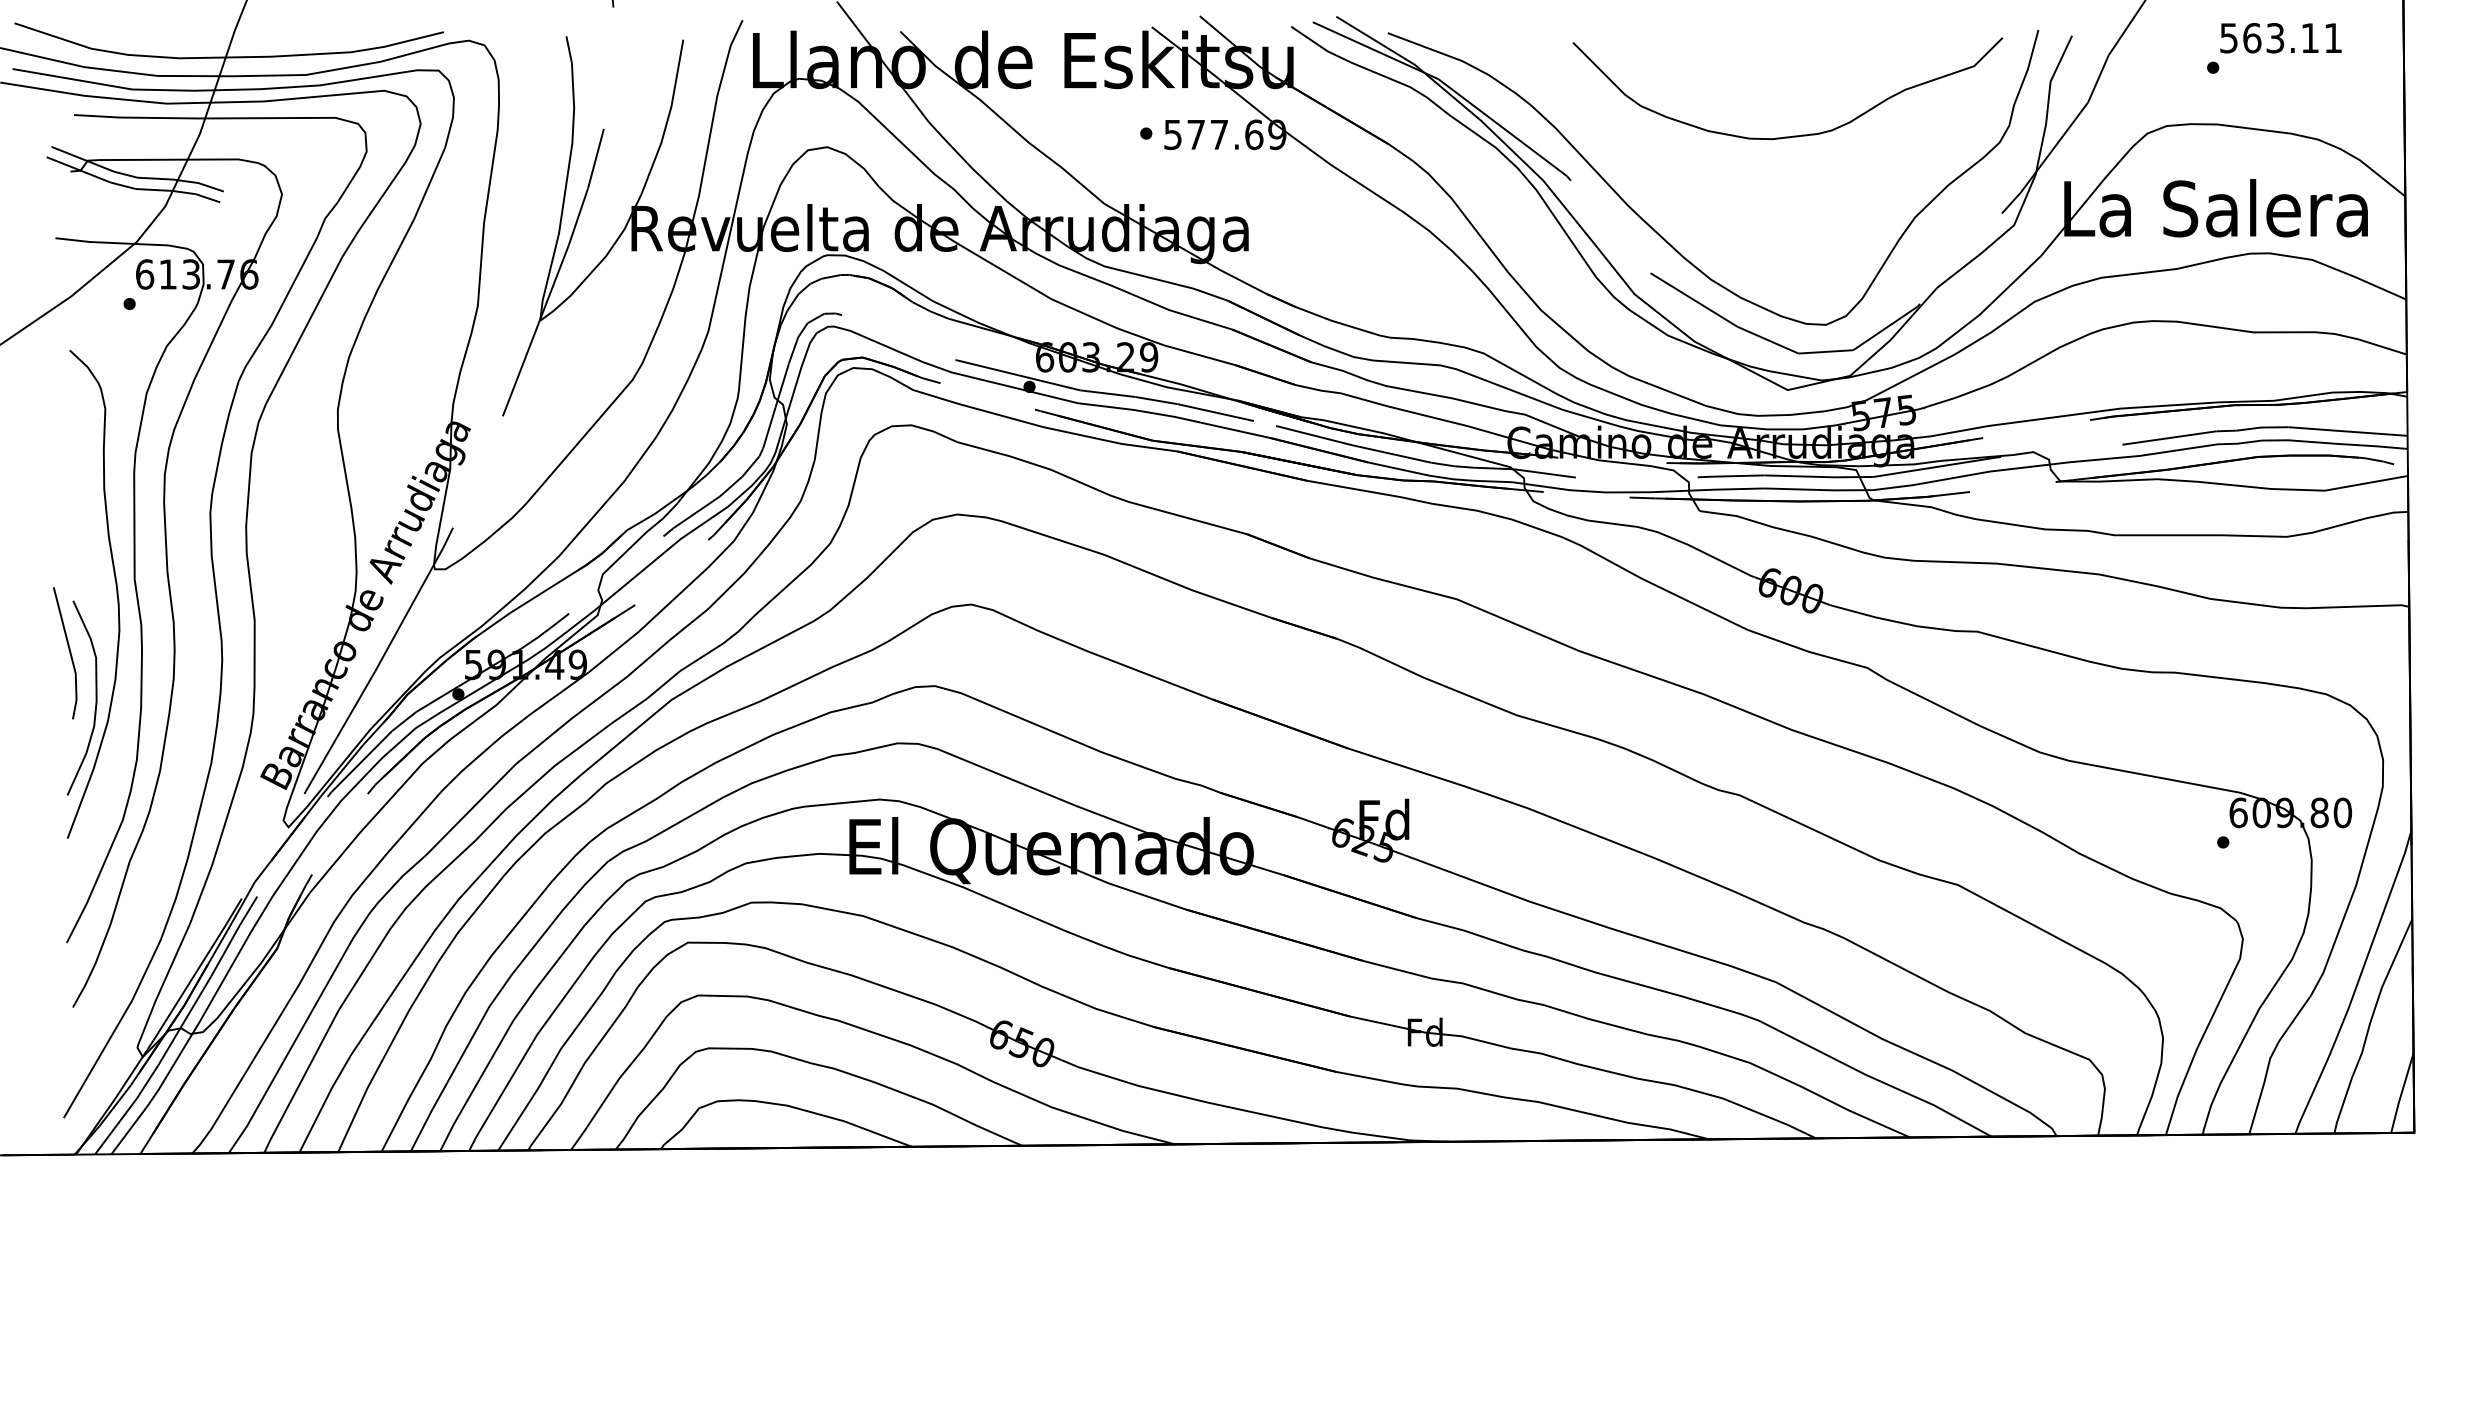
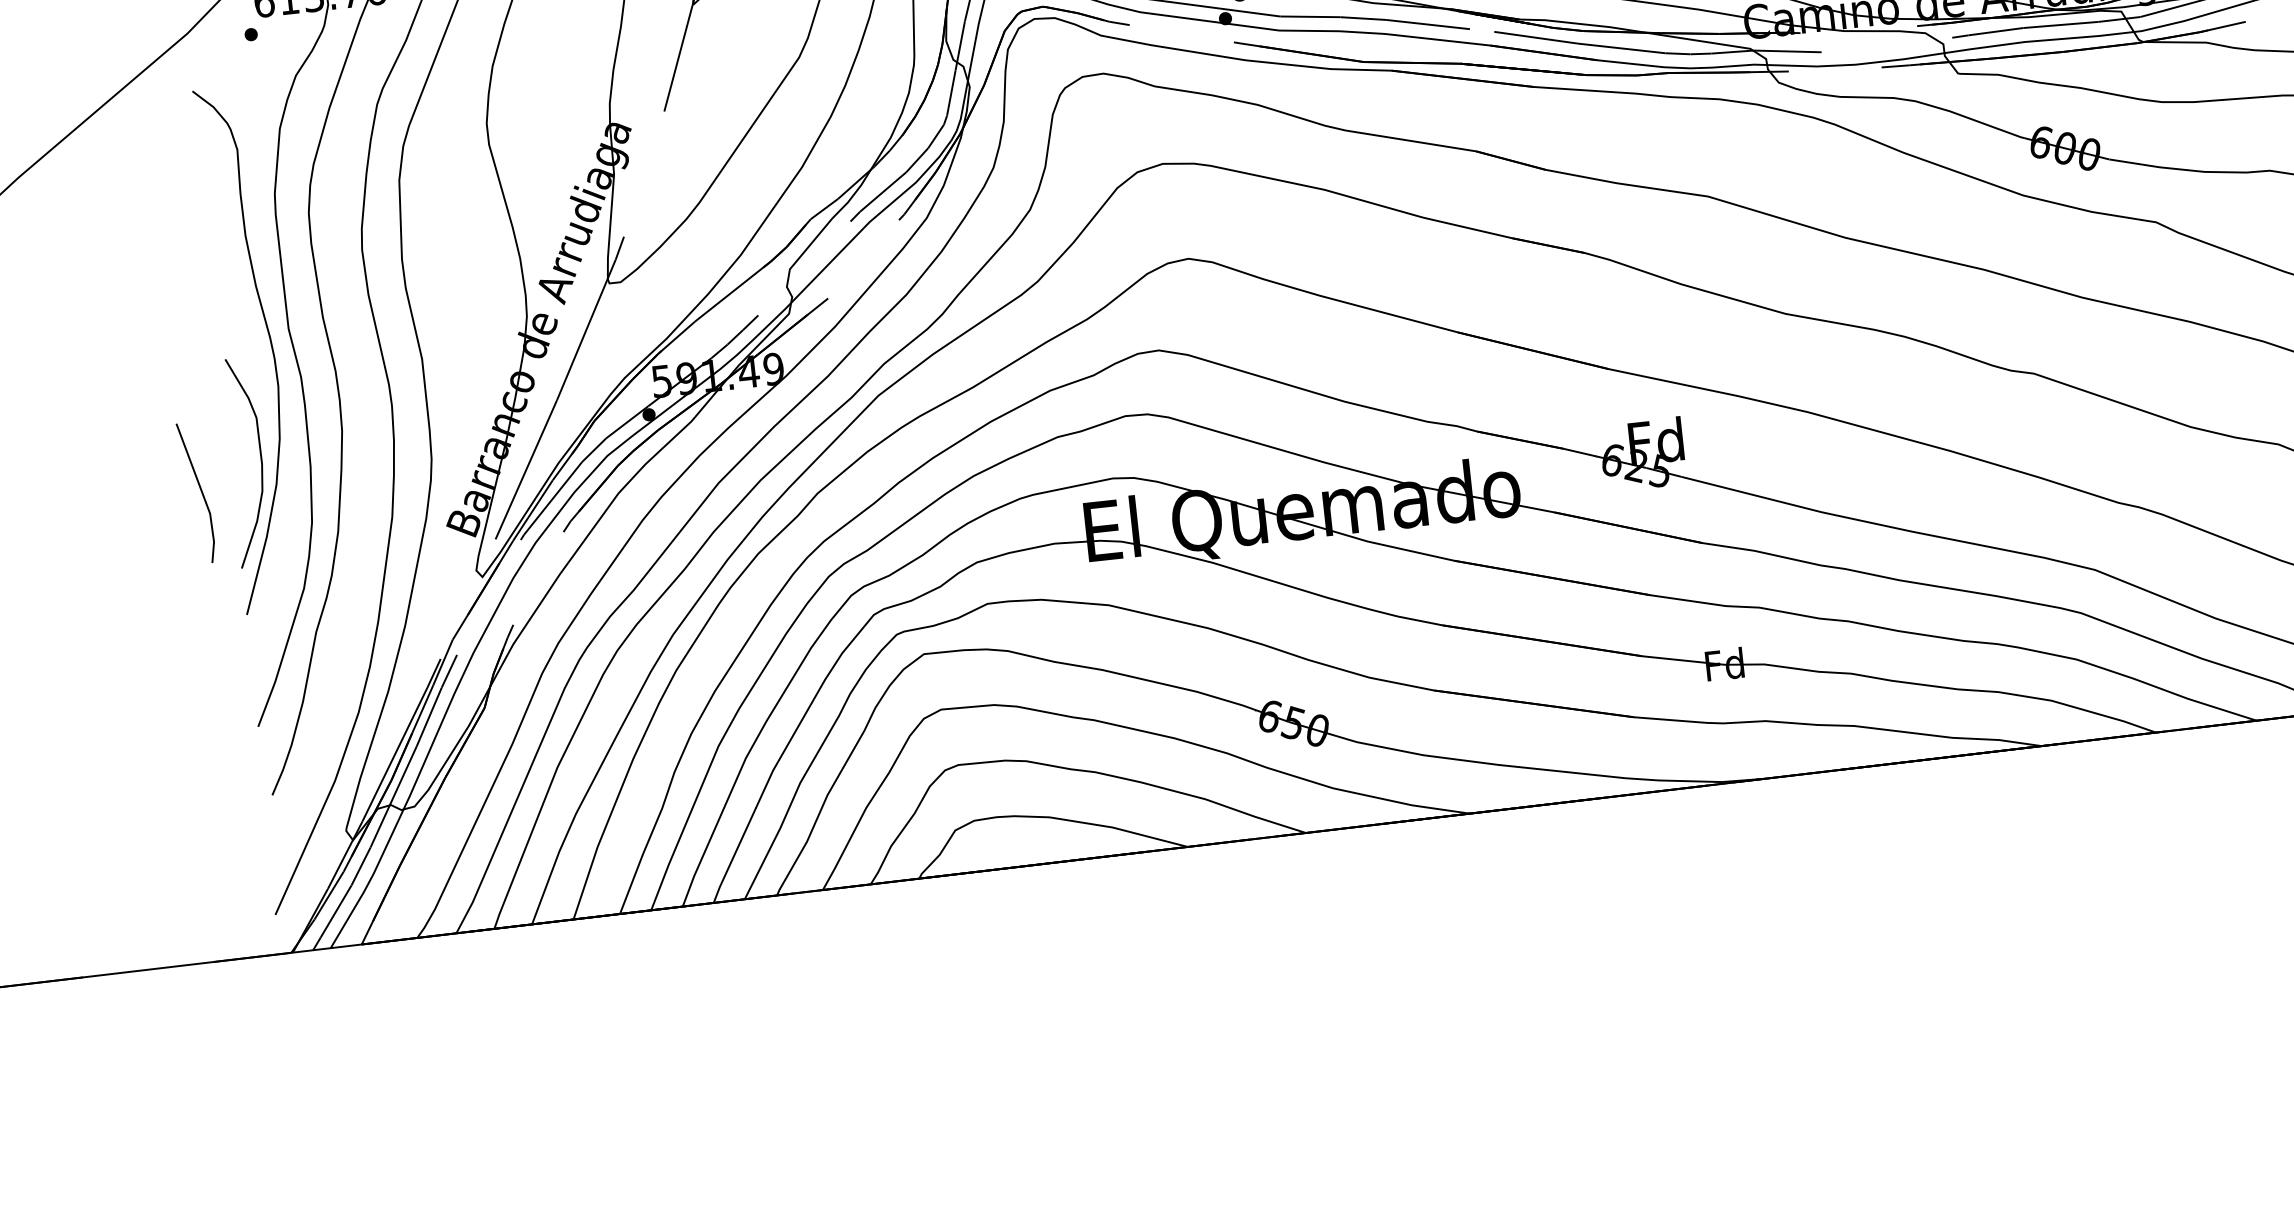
line: (69, 653) -> (201, 492), moved

